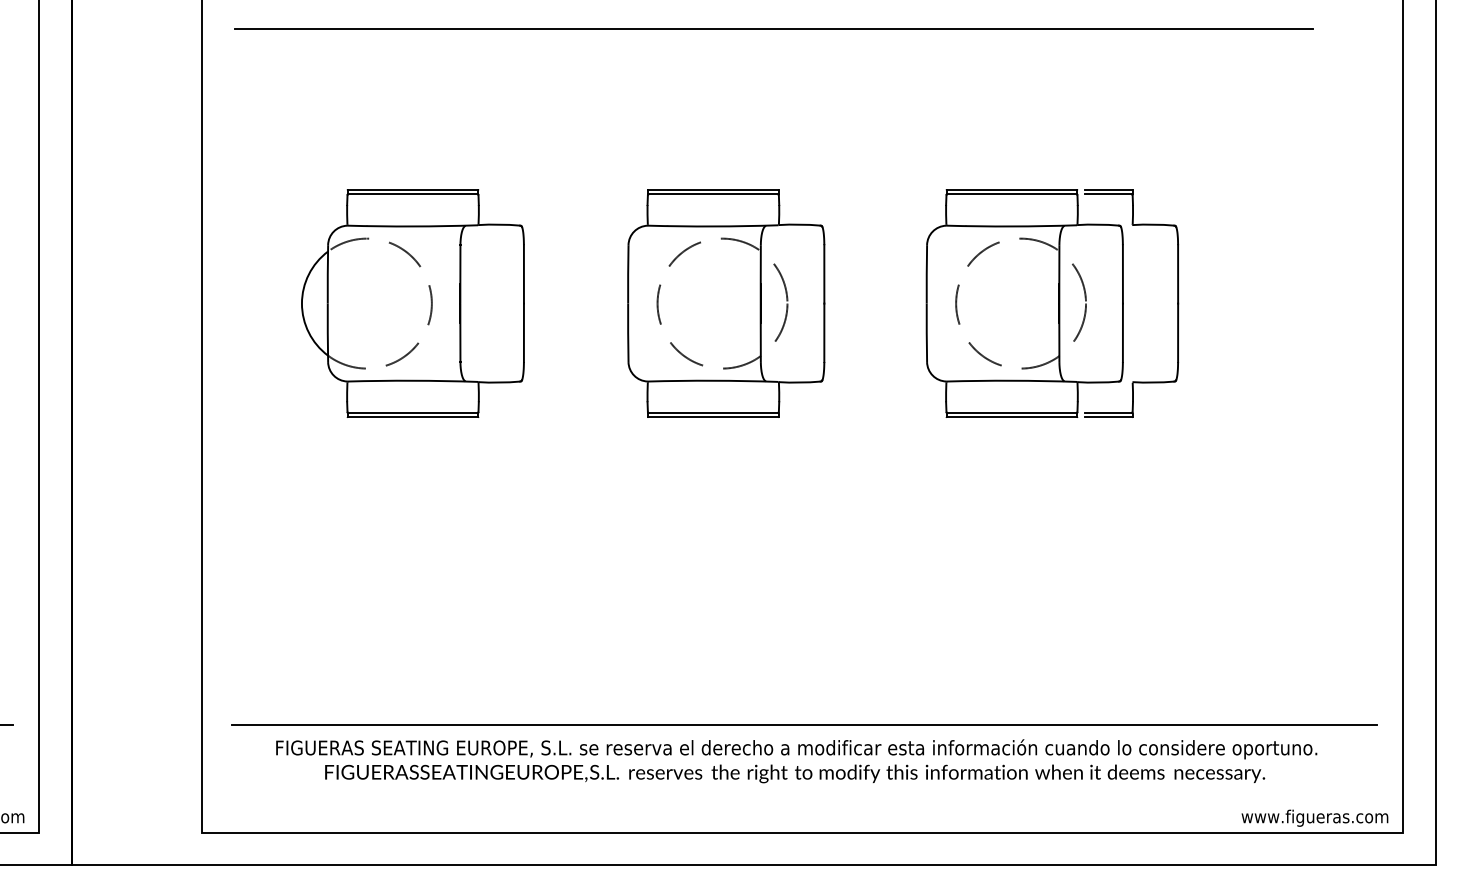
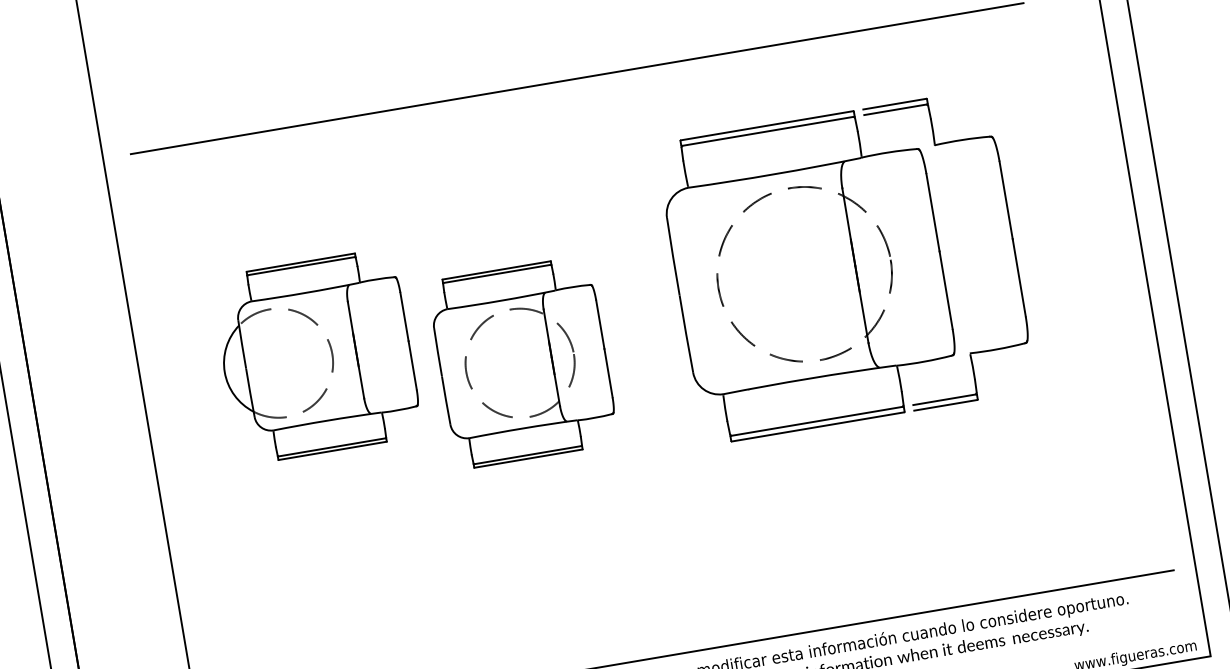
part: (726, 303) -> (523, 362), moved
part: (1052, 303) -> (846, 267), size x1.6

